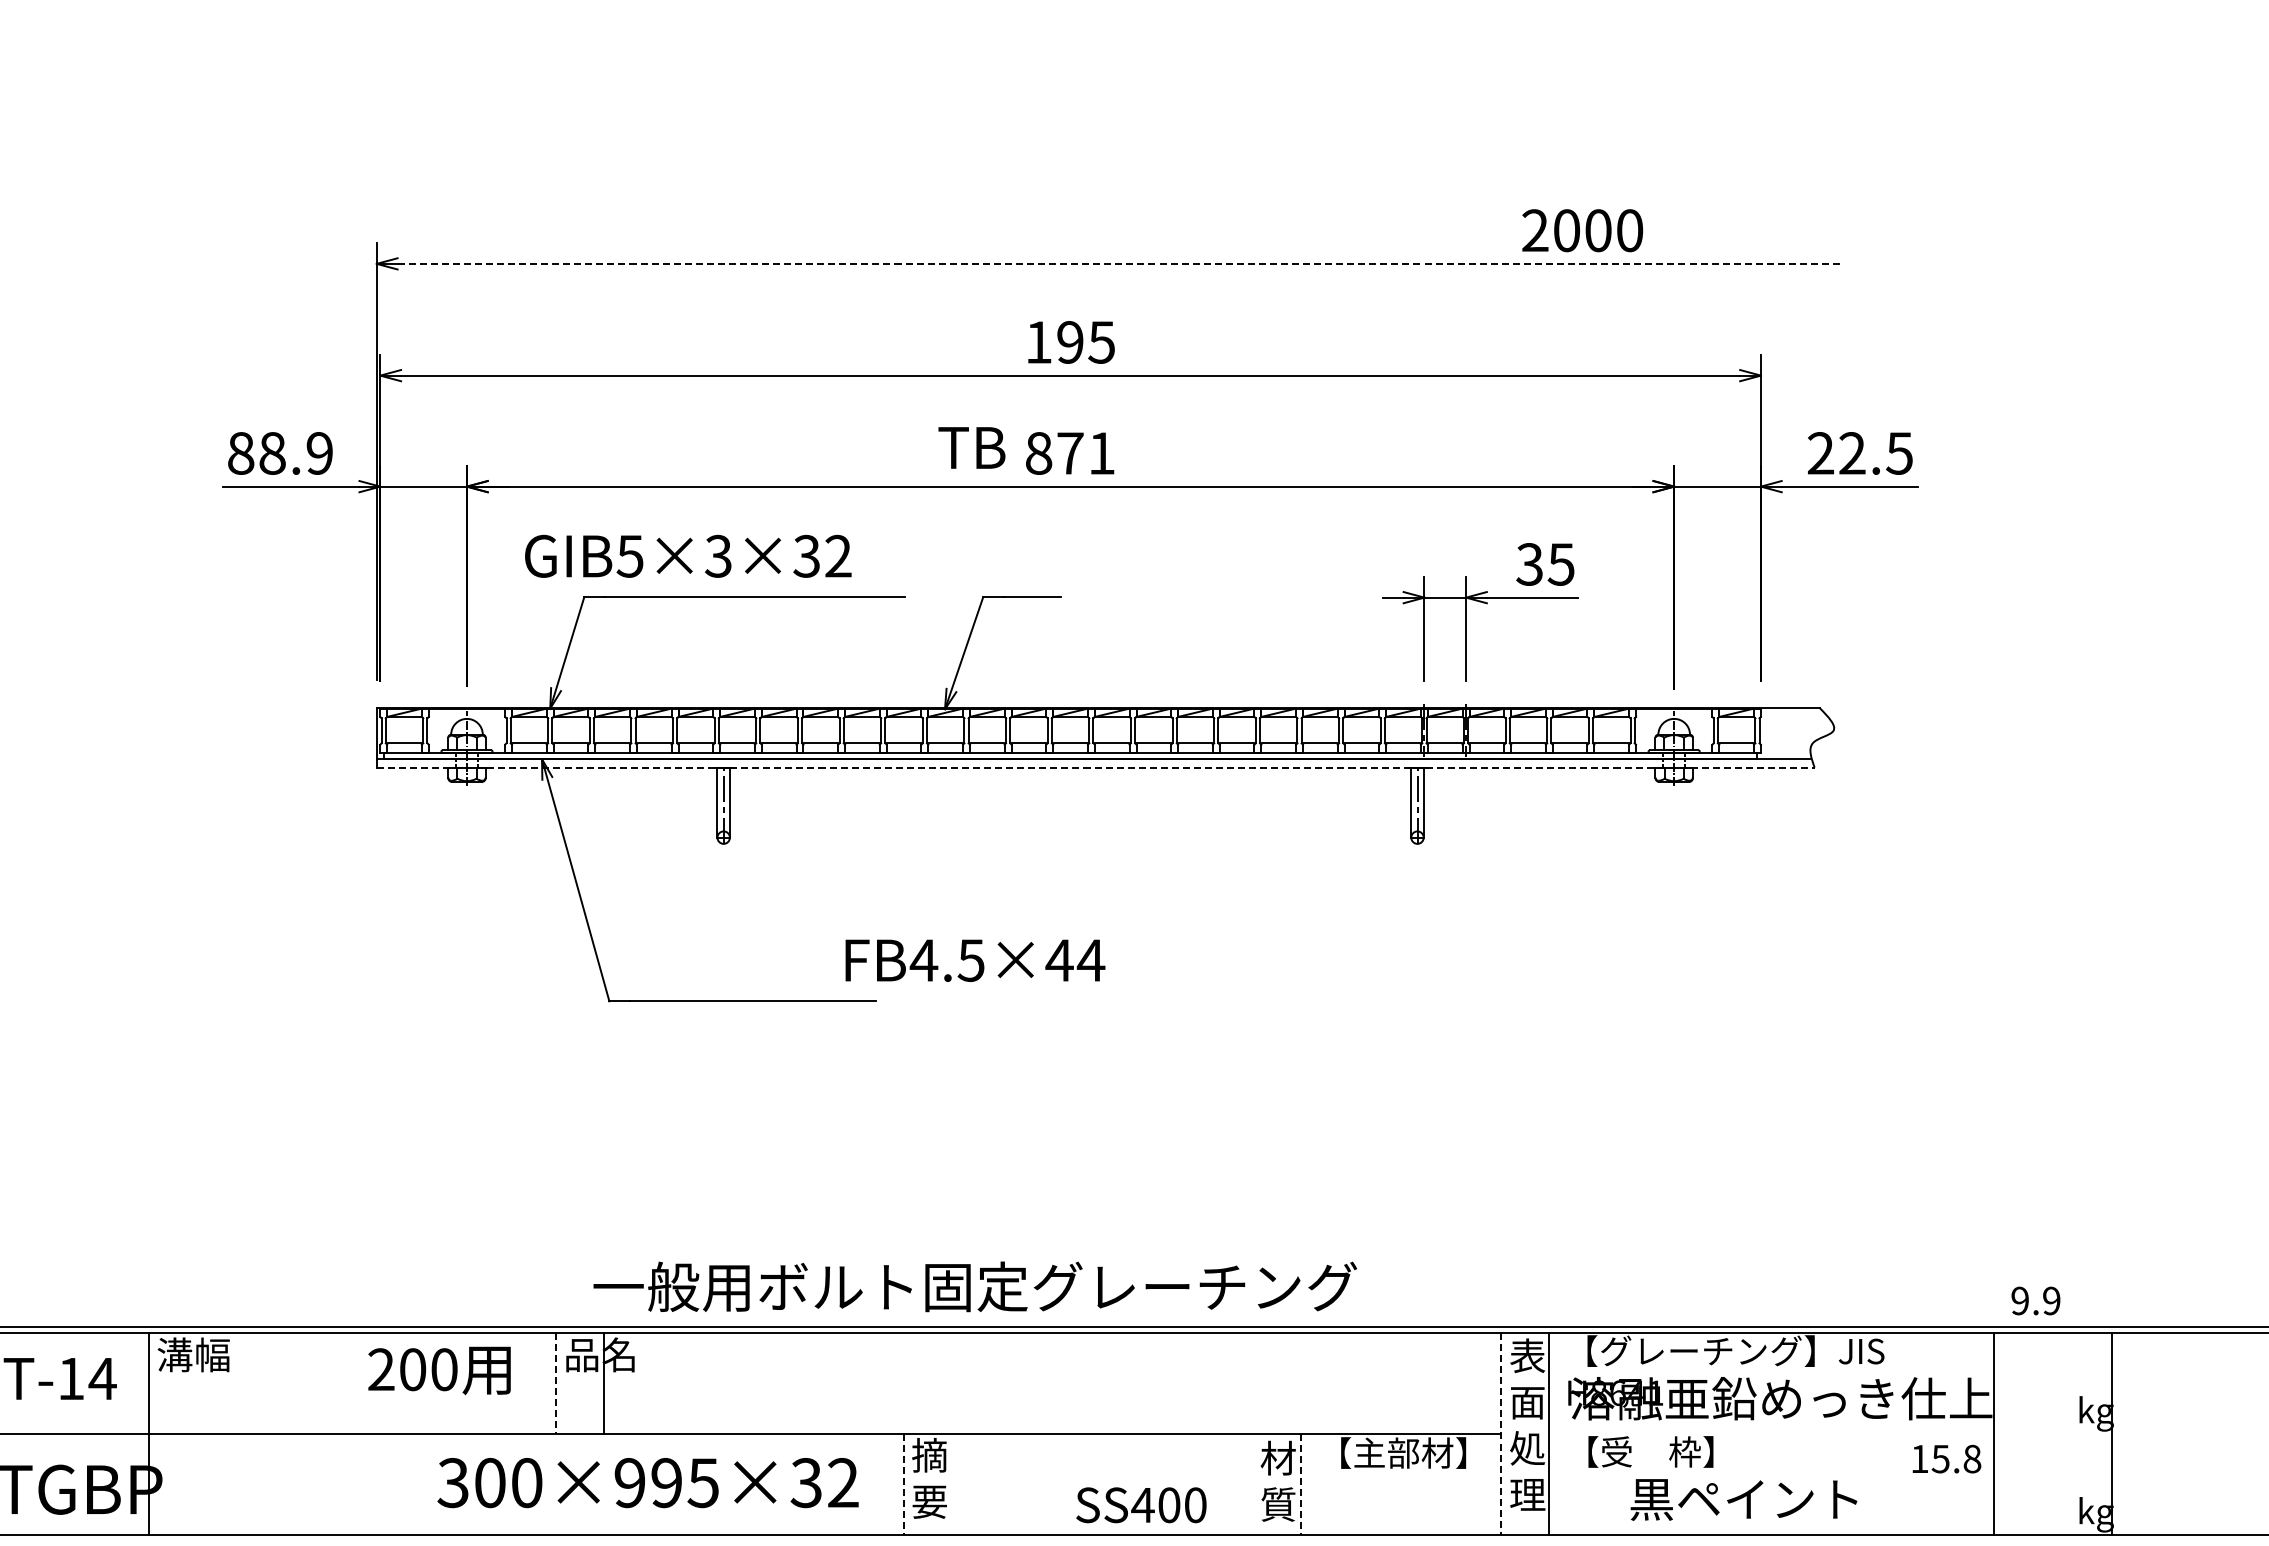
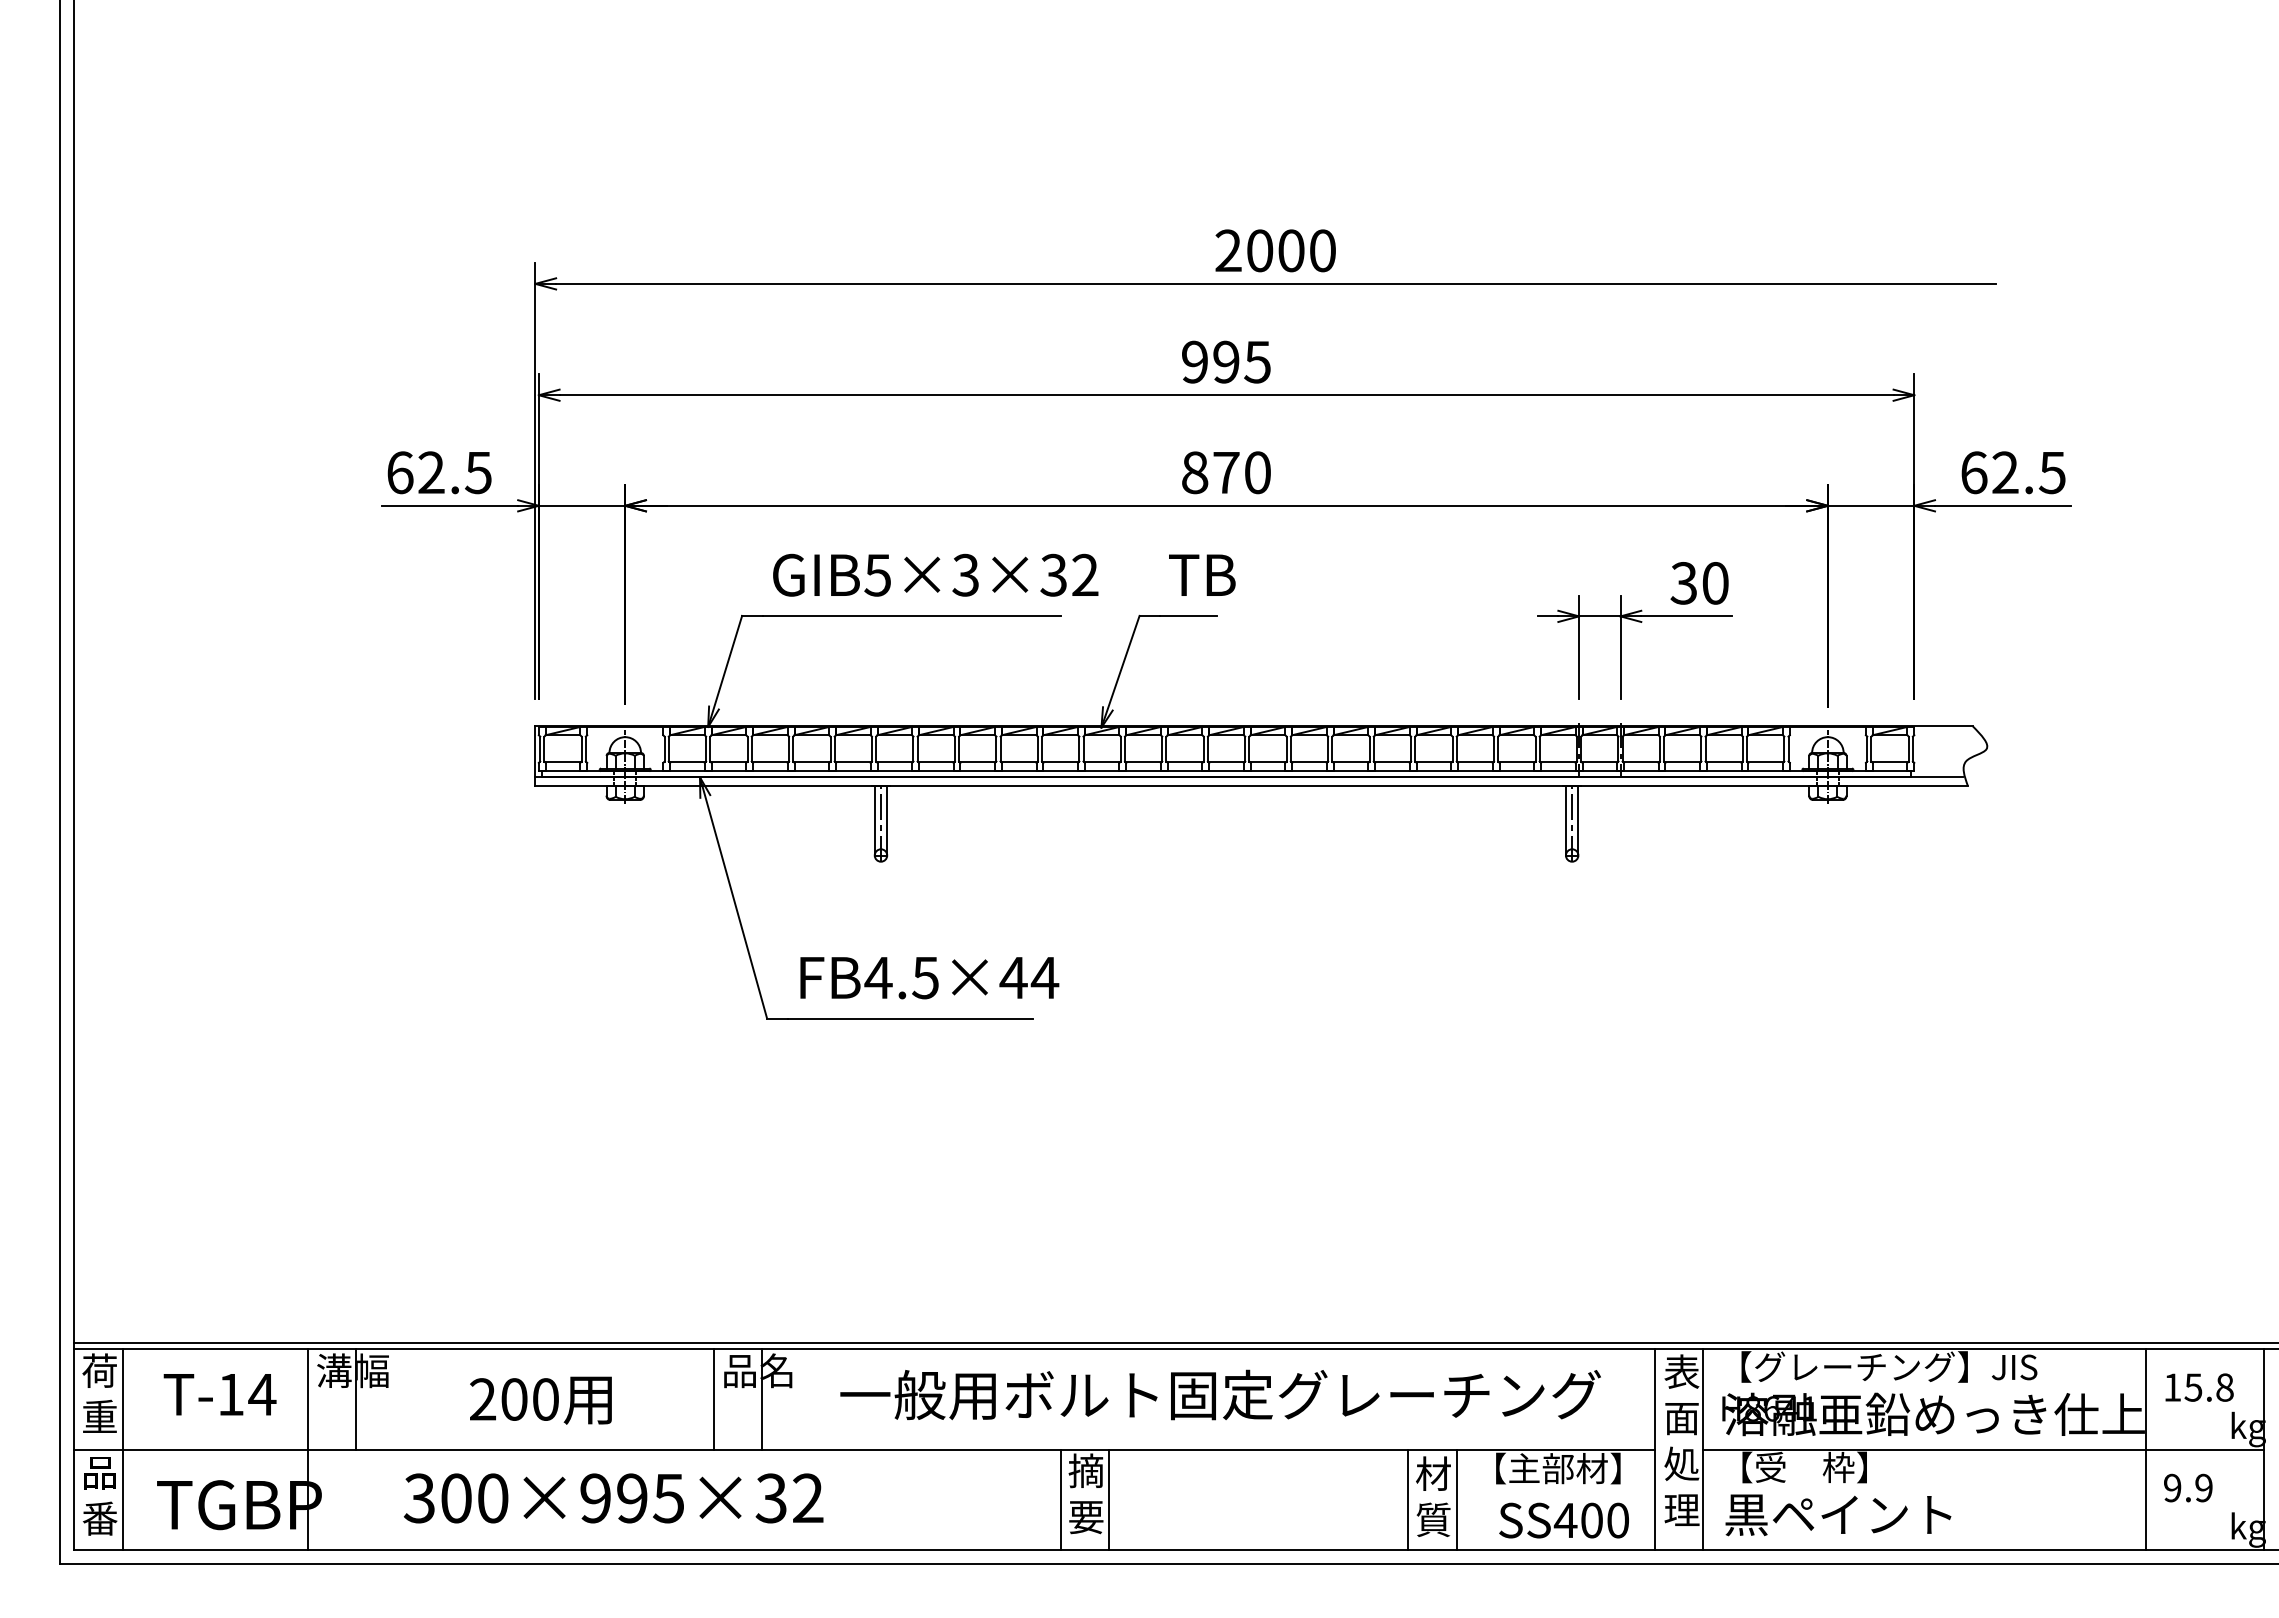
text: (1582, 230) -> (1275, 250), moved
line: (1119, 263) -> (1275, 283), dashed -> solid
text: (1038, 341) -> (1194, 361), 195 -> 995
text: (972, 447) -> (1202, 574), moved
text: (280, 453) -> (439, 472), 88.9 -> 62.5
text: (1101, 453) -> (1257, 472), 871 -> 870
text: (1821, 453) -> (1974, 472), 22.5 -> 62.5
text: (688, 555) -> (935, 574), moved
text: (1560, 564) -> (1714, 583), 35 -> 30
line: (1096, 767) -> (1252, 785), dashed -> solid
text: (975, 961) -> (929, 978), moved
text: (975, 1286) -> (1220, 1394), moved
text: (2036, 1300) -> (2188, 1487), moved
text: (439, 1370) -> (540, 1400), moved
line: (197, 1383) -> (356, 1399), added
line: (555, 1383) -> (713, 1399), dashed -> solid
line: (1830, 1433) -> (1983, 1449), added
line: (1501, 1434) -> (1655, 1450), dashed -> solid
text: (1946, 1459) -> (2199, 1387), moved
text: (647, 1483) -> (613, 1498), moved
line: (953, 1484) -> (1109, 1499), added
line: (1253, 1484) -> (1408, 1499), added
line: (904, 1485) -> (1061, 1500), dashed -> solid
line: (1301, 1485) -> (1456, 1500), dashed -> solid
text: (1744, 1500) -> (1838, 1515), moved
text: (1140, 1505) -> (1563, 1520), moved

